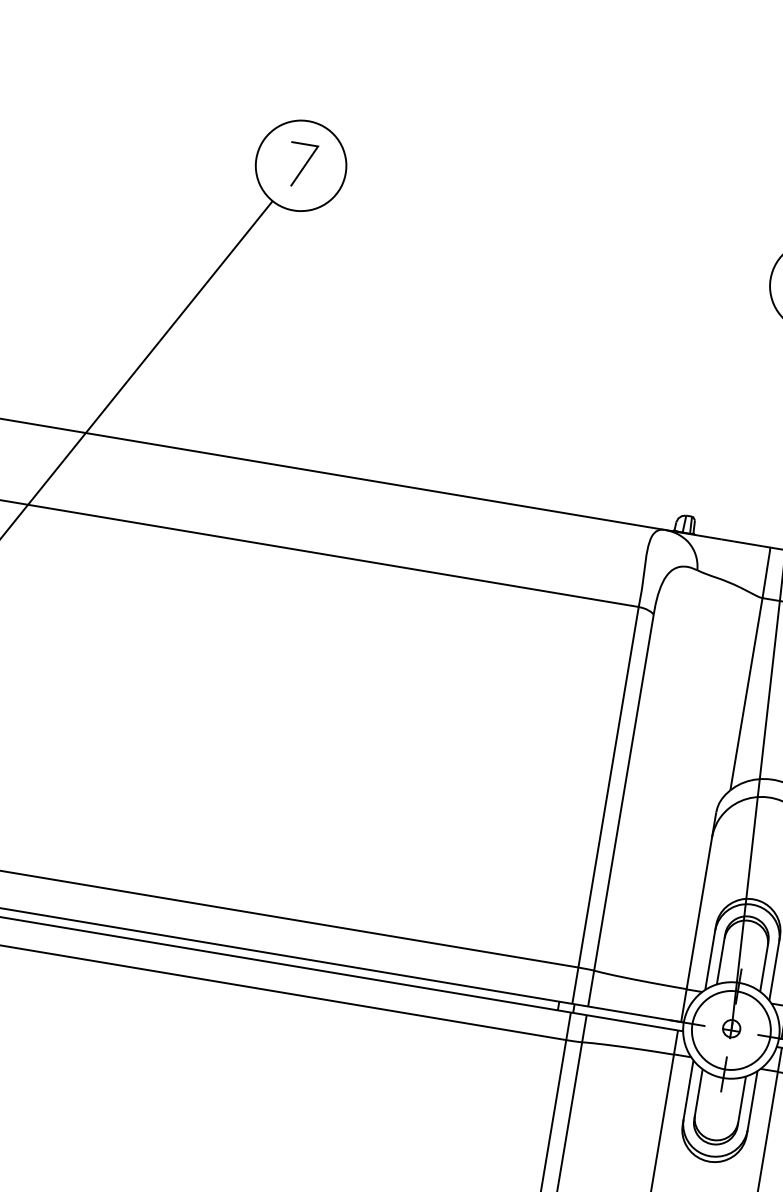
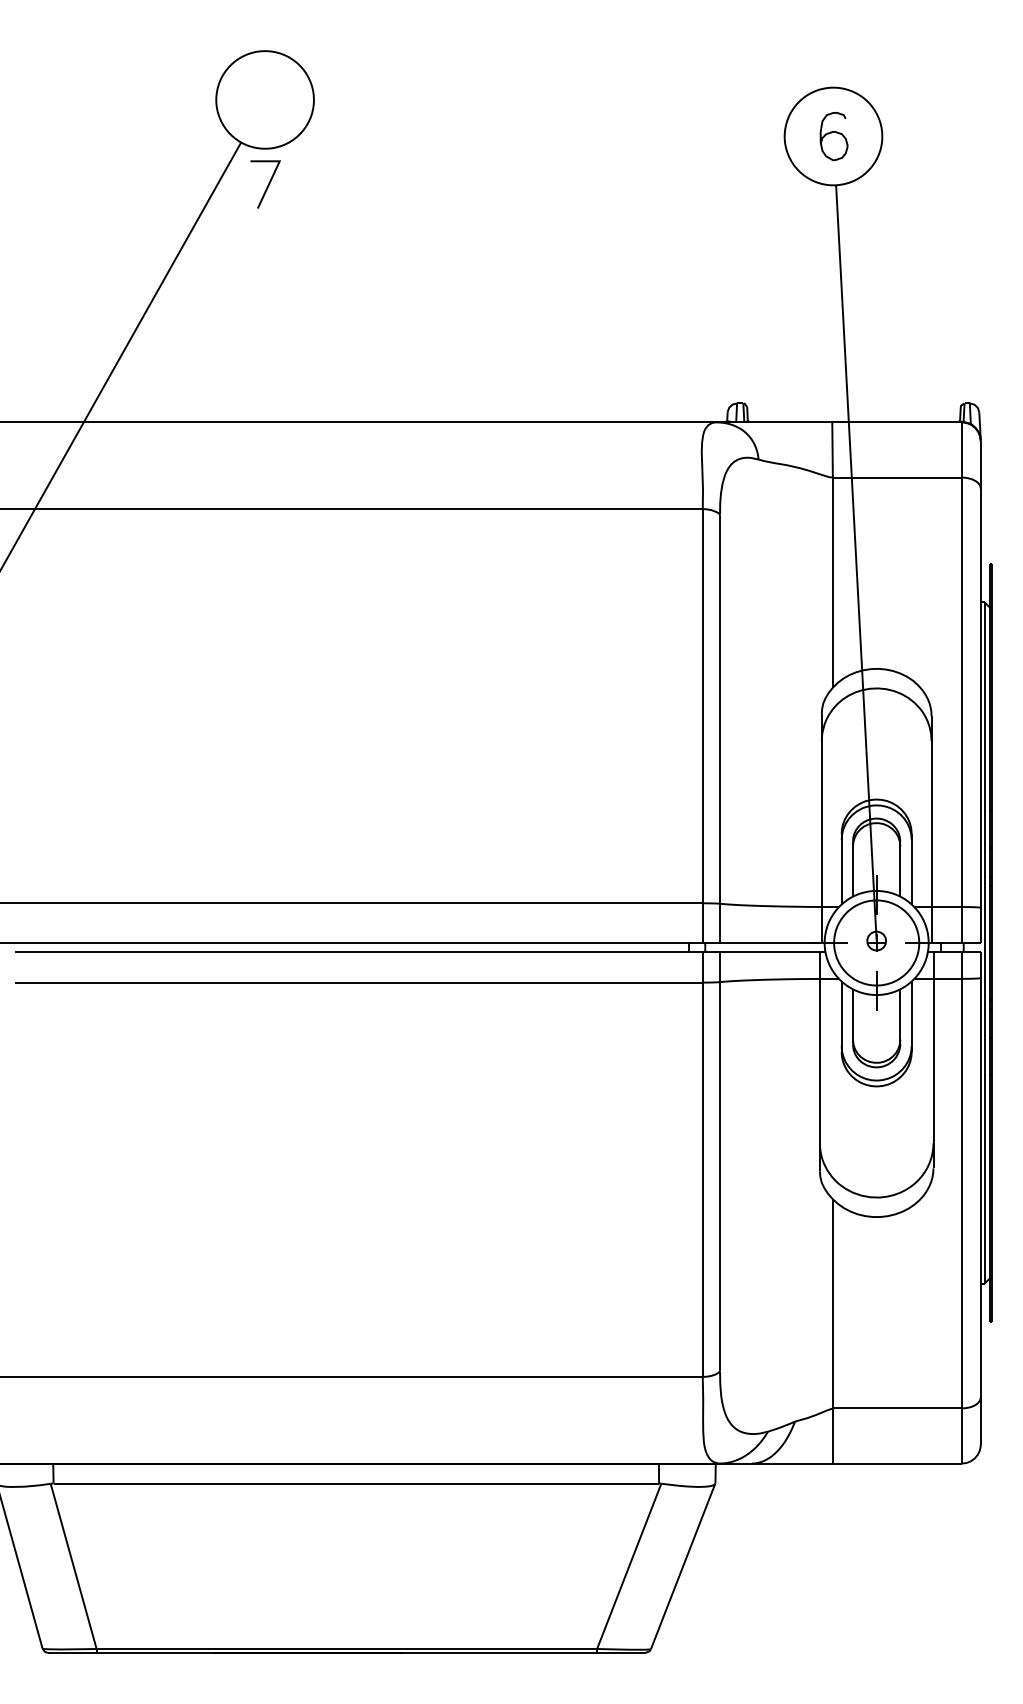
curve: (303, 166) -> (267, 185), moved

